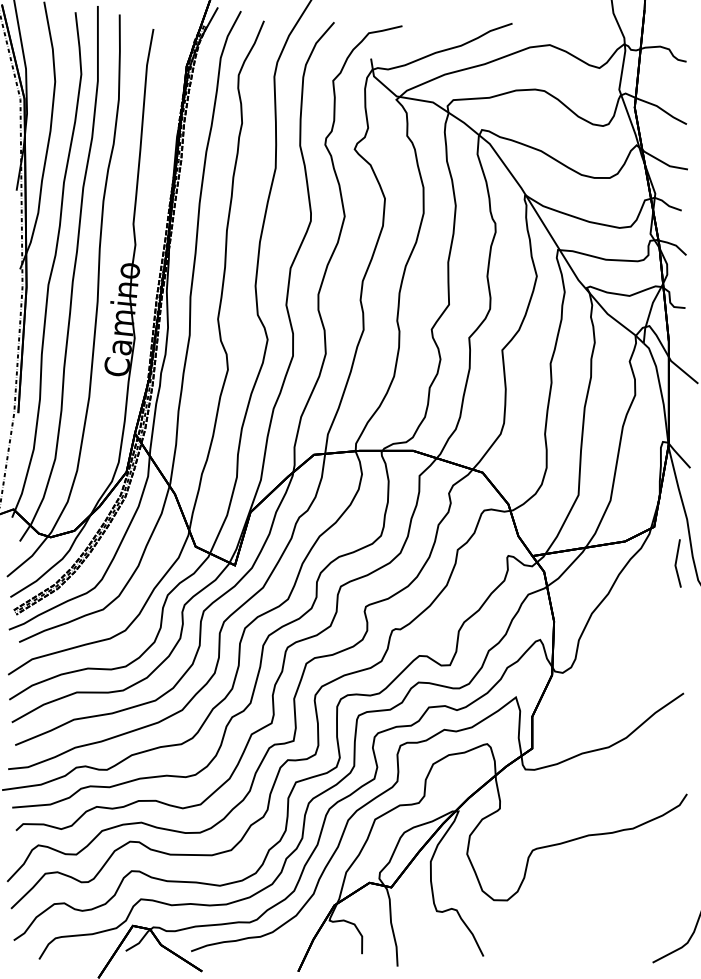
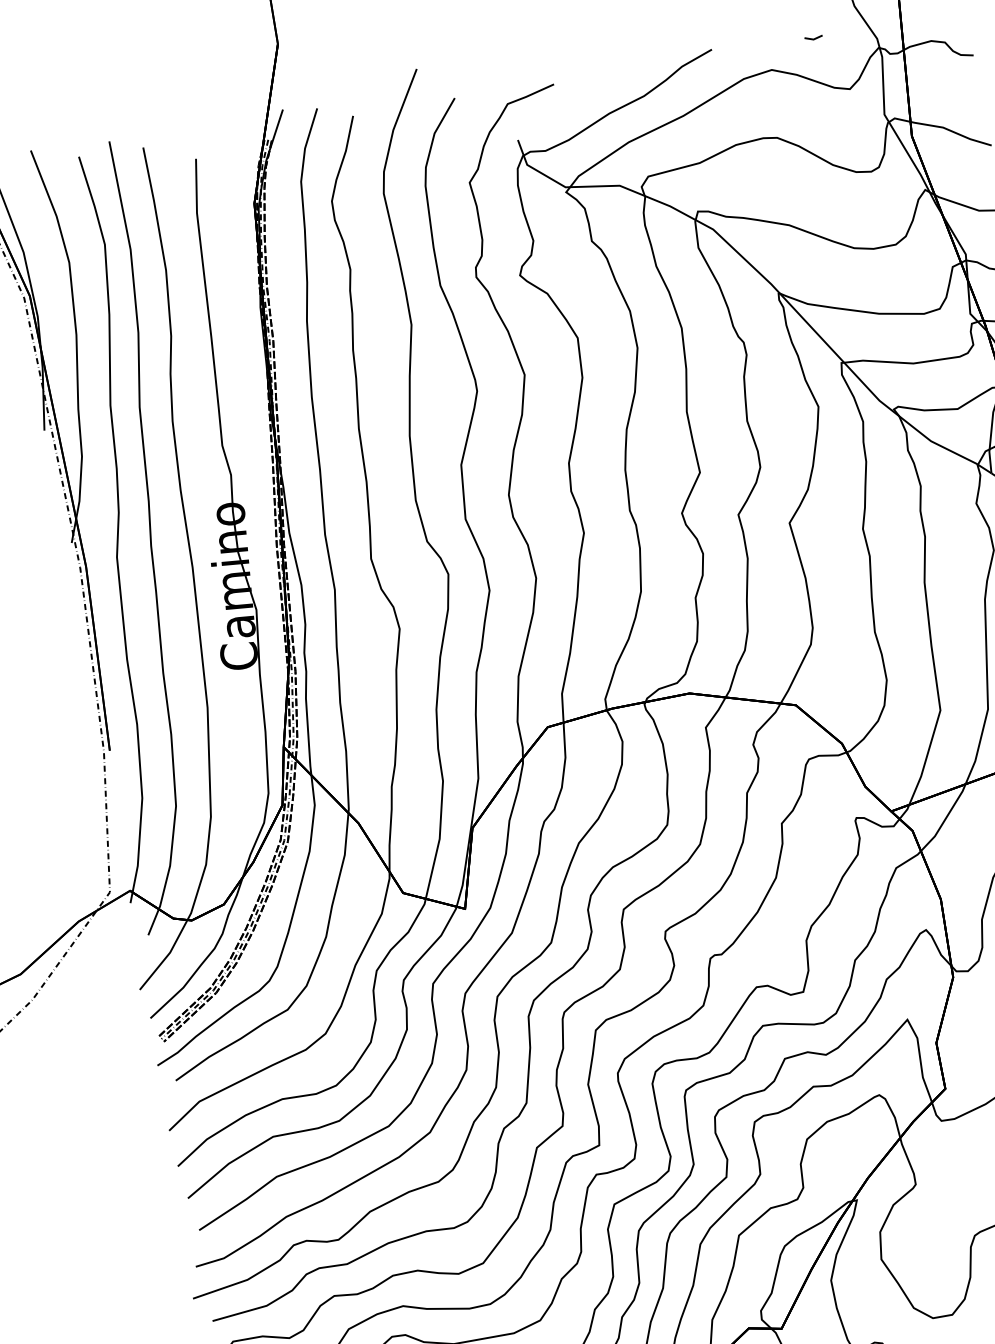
line: (580, 28) -> (811, 37), added

